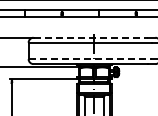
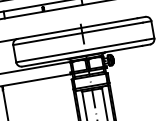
line: (91, 37) -> (78, 28), dashed -> solid
line: (90, 59) -> (81, 51), dashed -> solid

